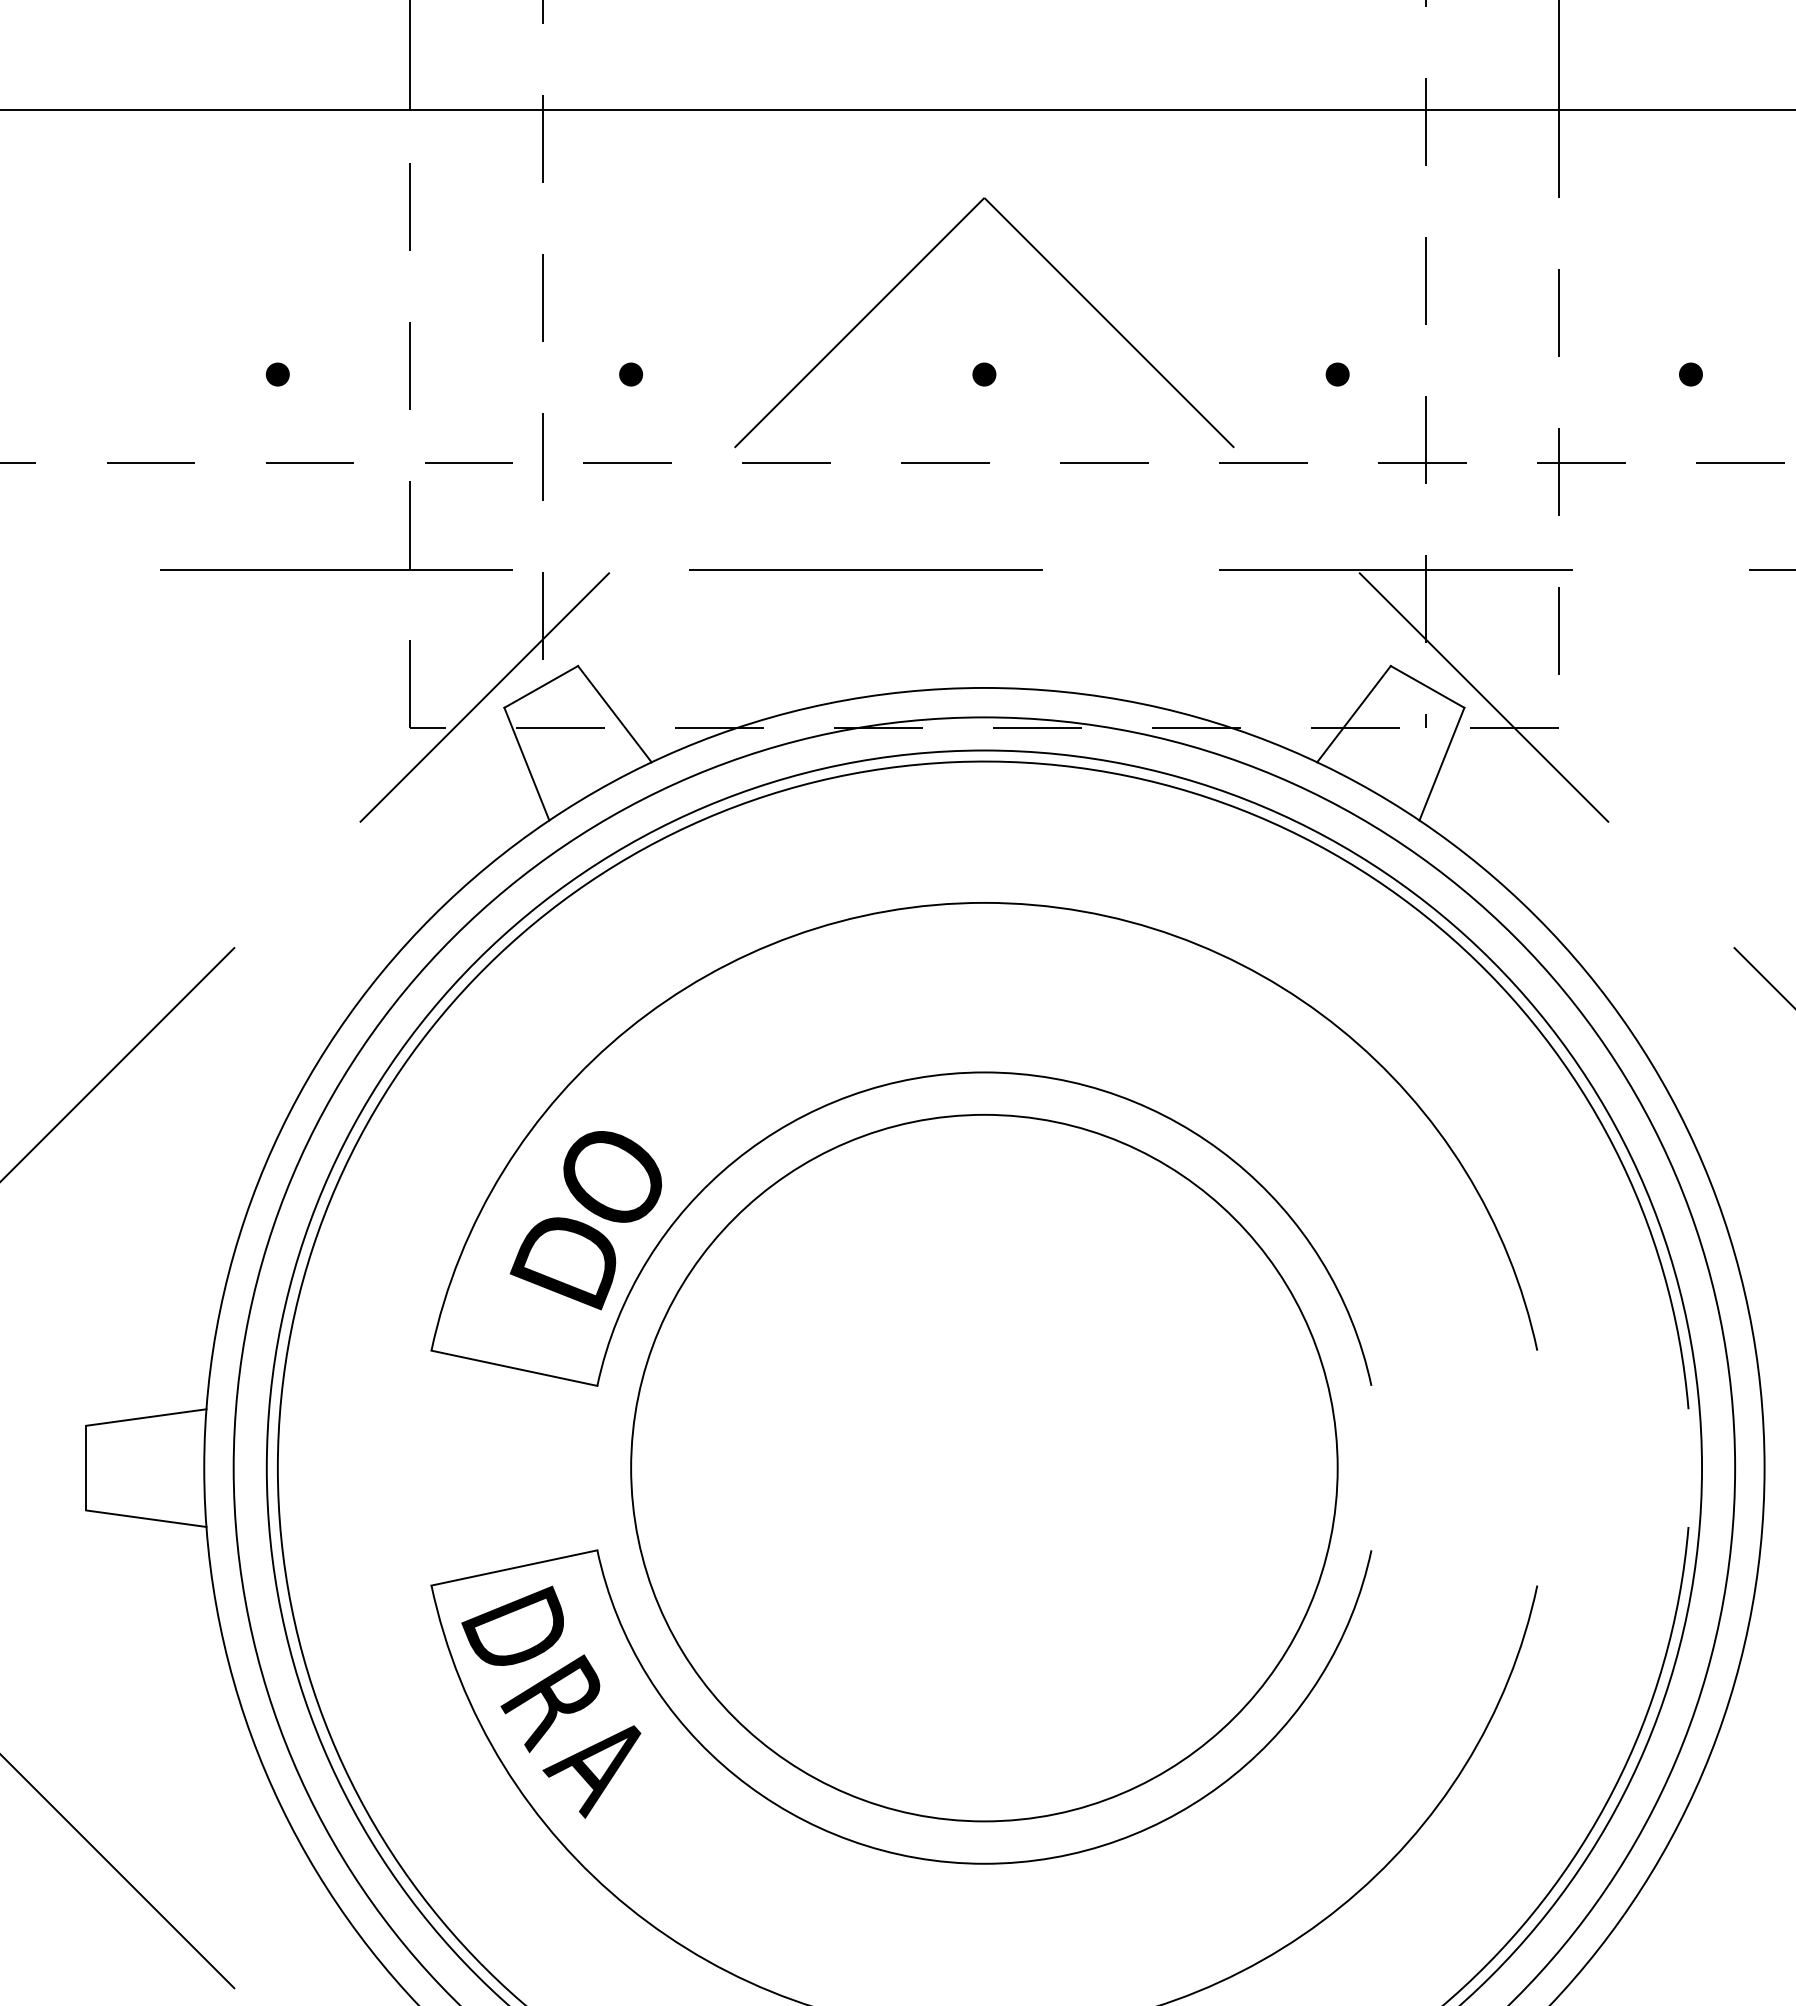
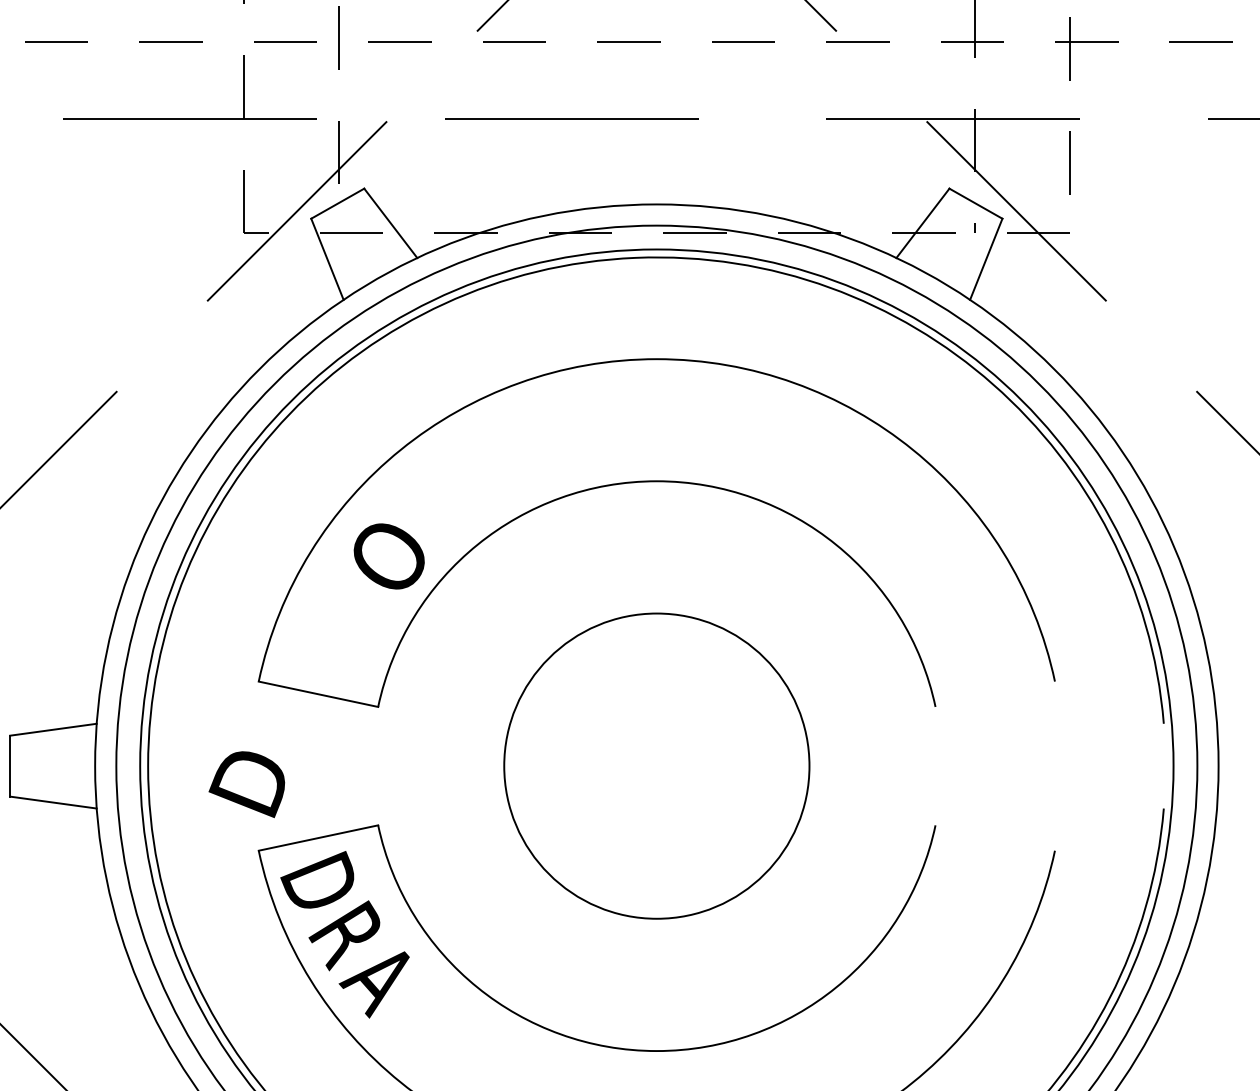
text: (562, 1263) -> (246, 784), moved
circle: (984, 1467) -> (656, 765), size x0.6

